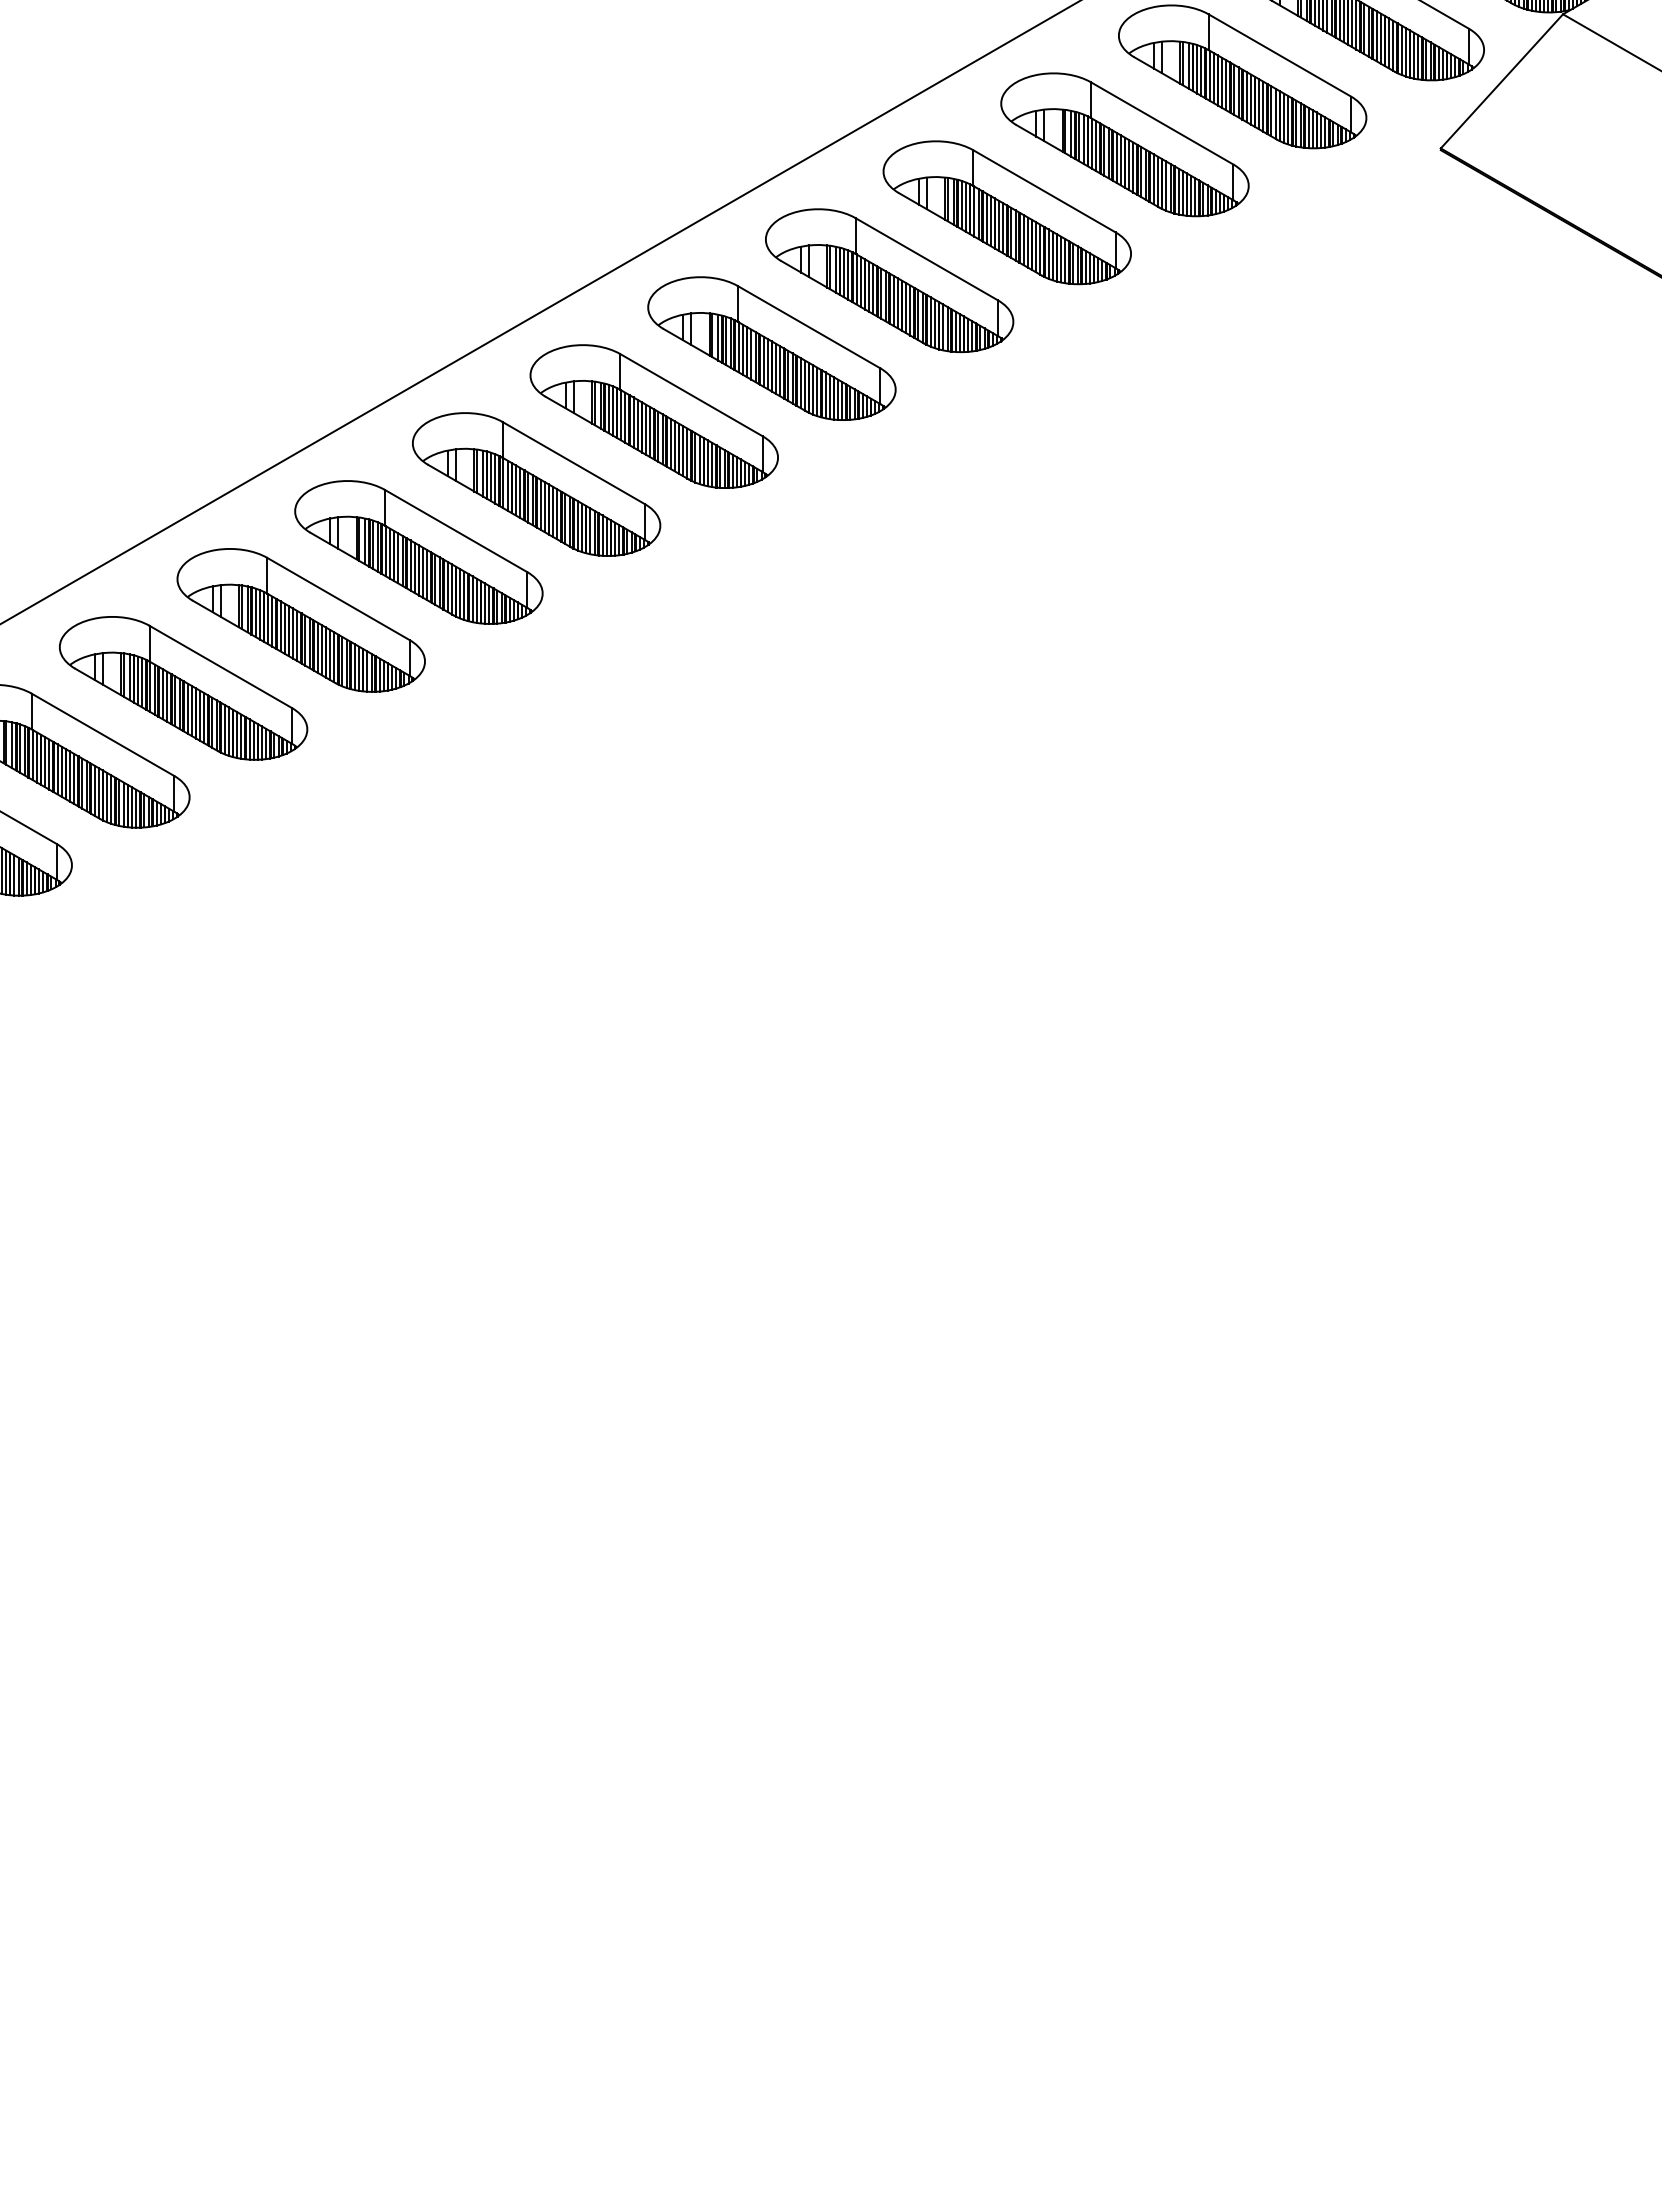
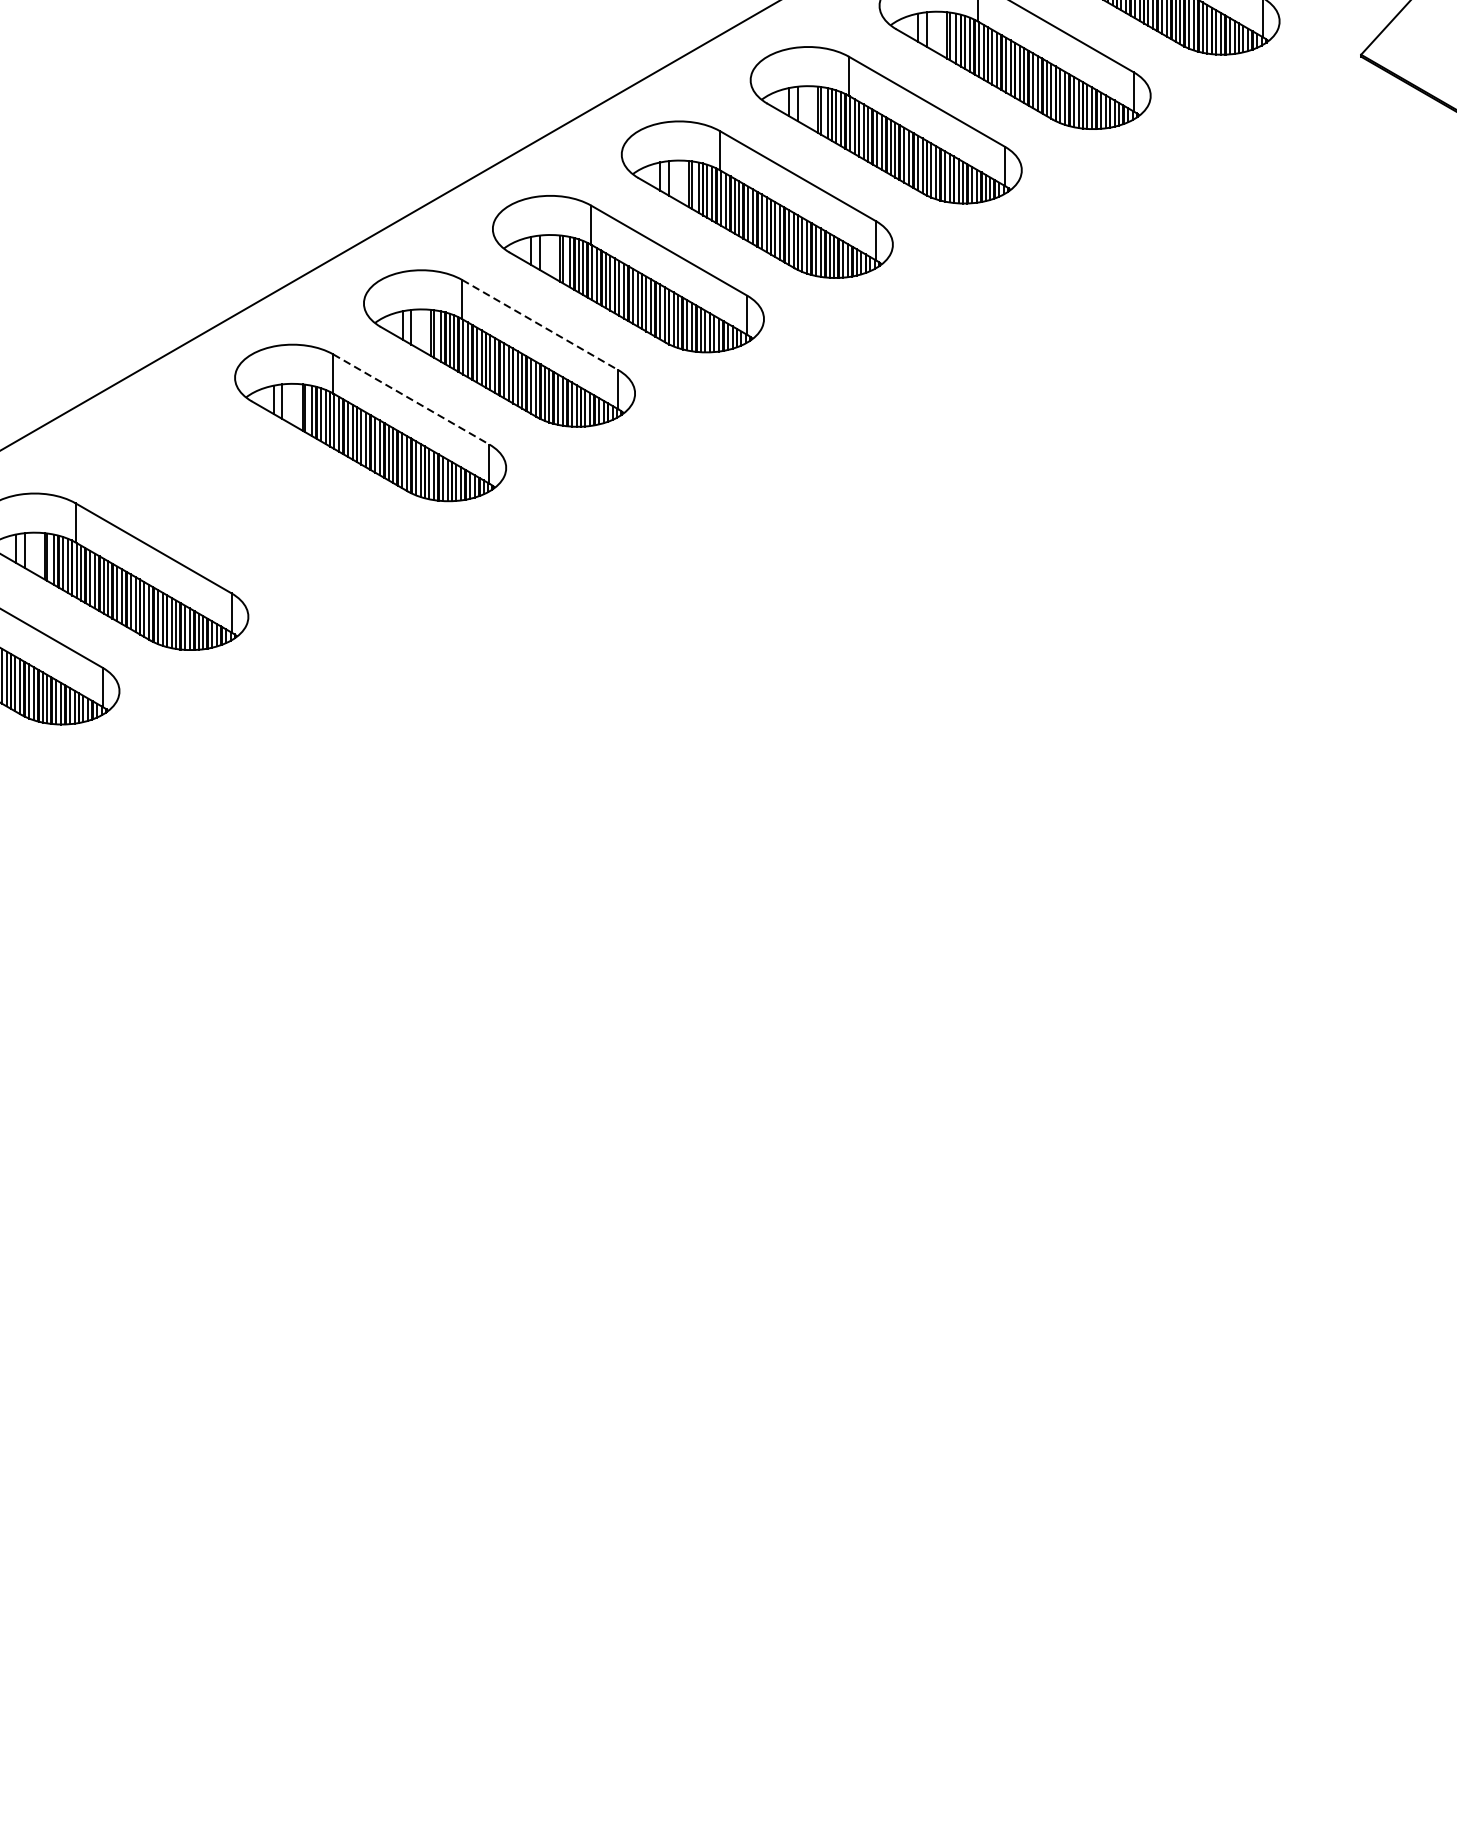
line: (691, 395) -> (540, 325), solid -> dashed
line: (574, 463) -> (412, 399), solid -> dashed
part: (418, 552) -> (241, 497), removed

